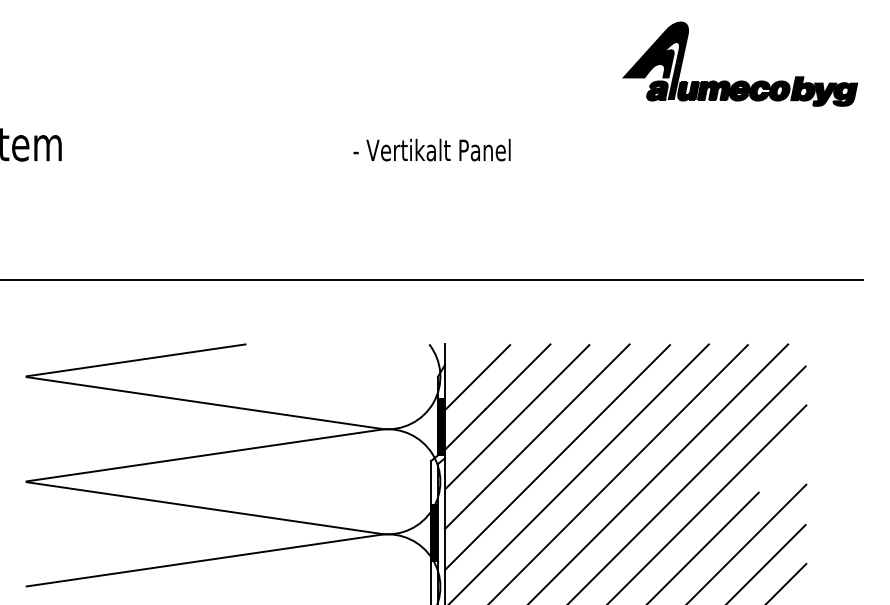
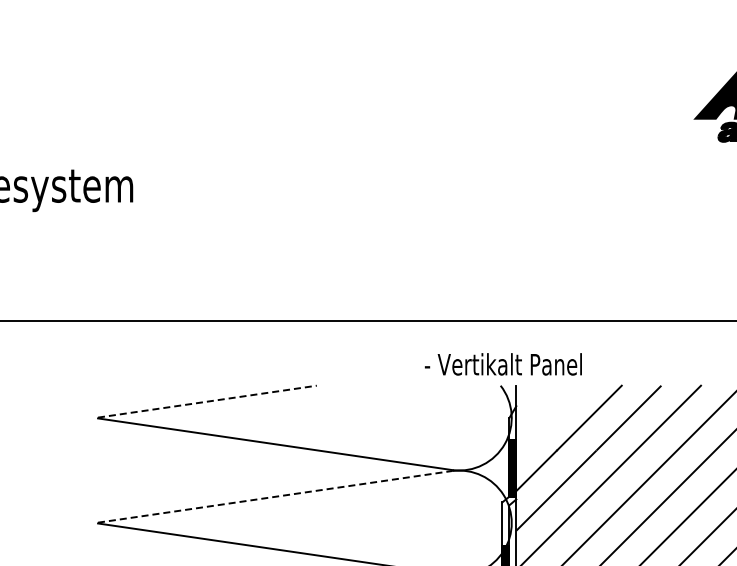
text: (431, 149) -> (502, 363), moved
line: (136, 360) -> (207, 401), solid -> dashed
line: (477, 377) -> (548, 418), removed
line: (204, 455) -> (275, 496), solid -> dashed

